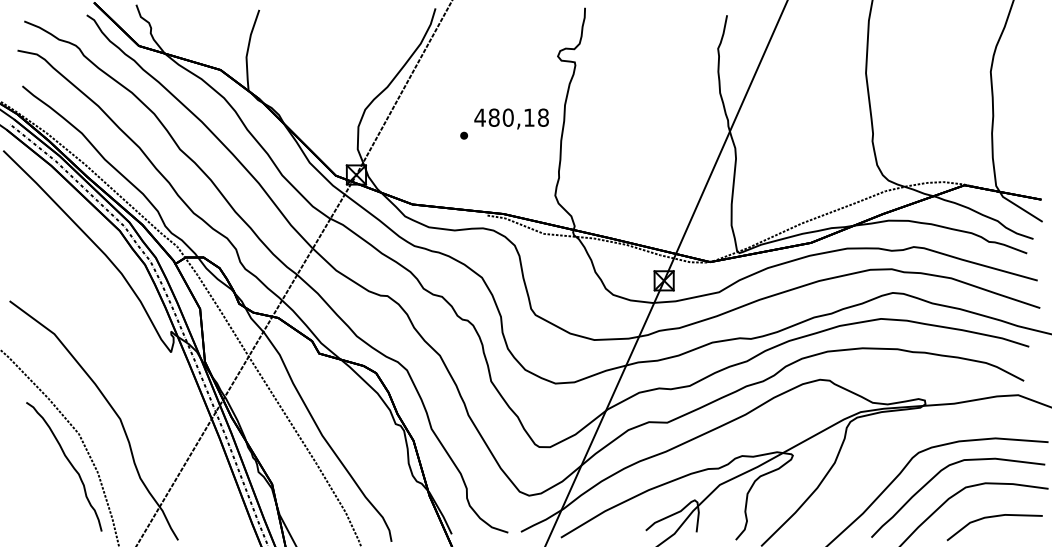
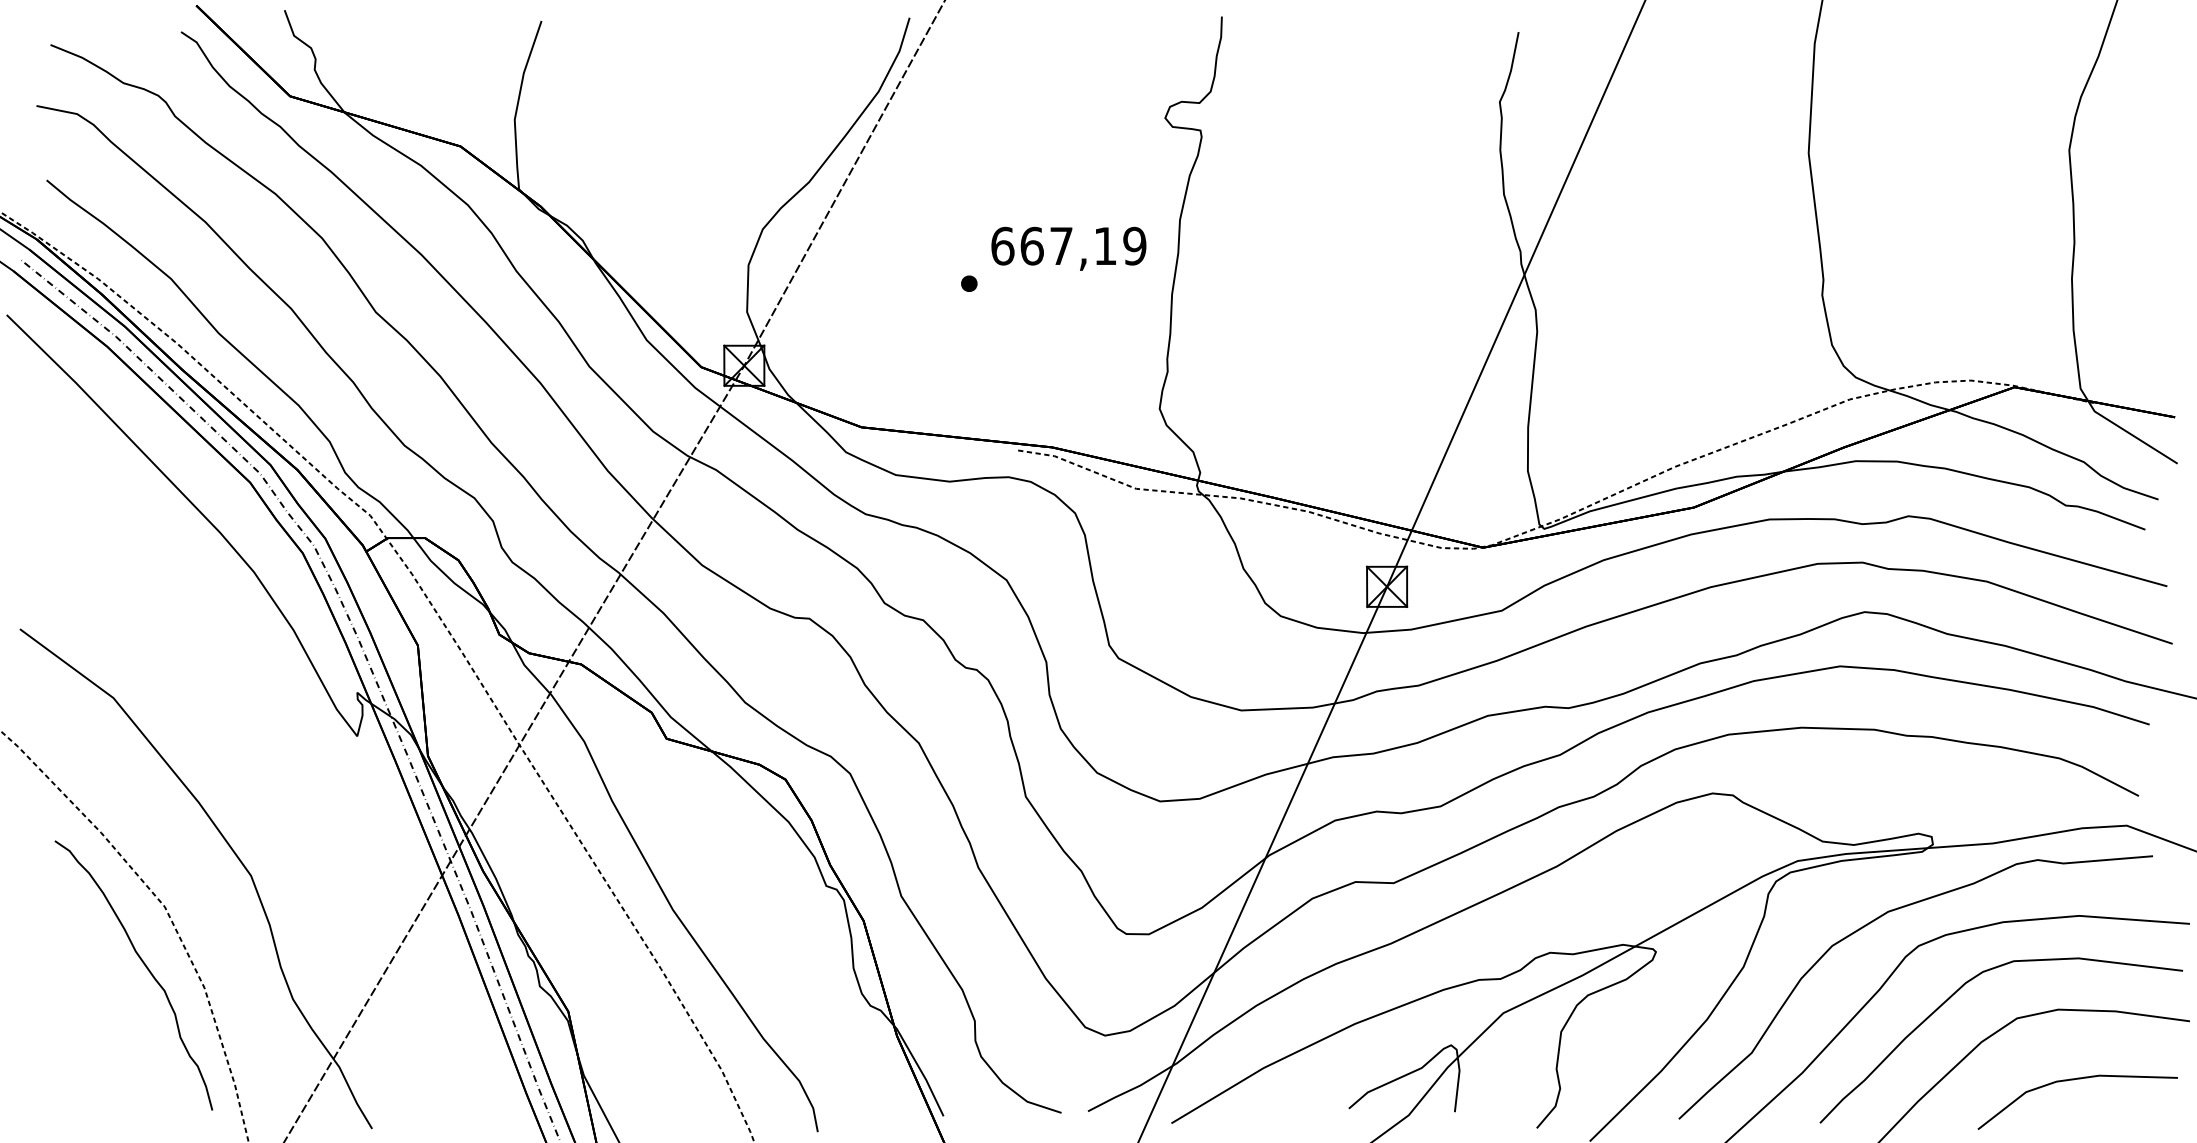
text: (511, 117) -> (1068, 245), 480,18 -> 667,19
curve: (896, 442) -> (1872, 924), added

